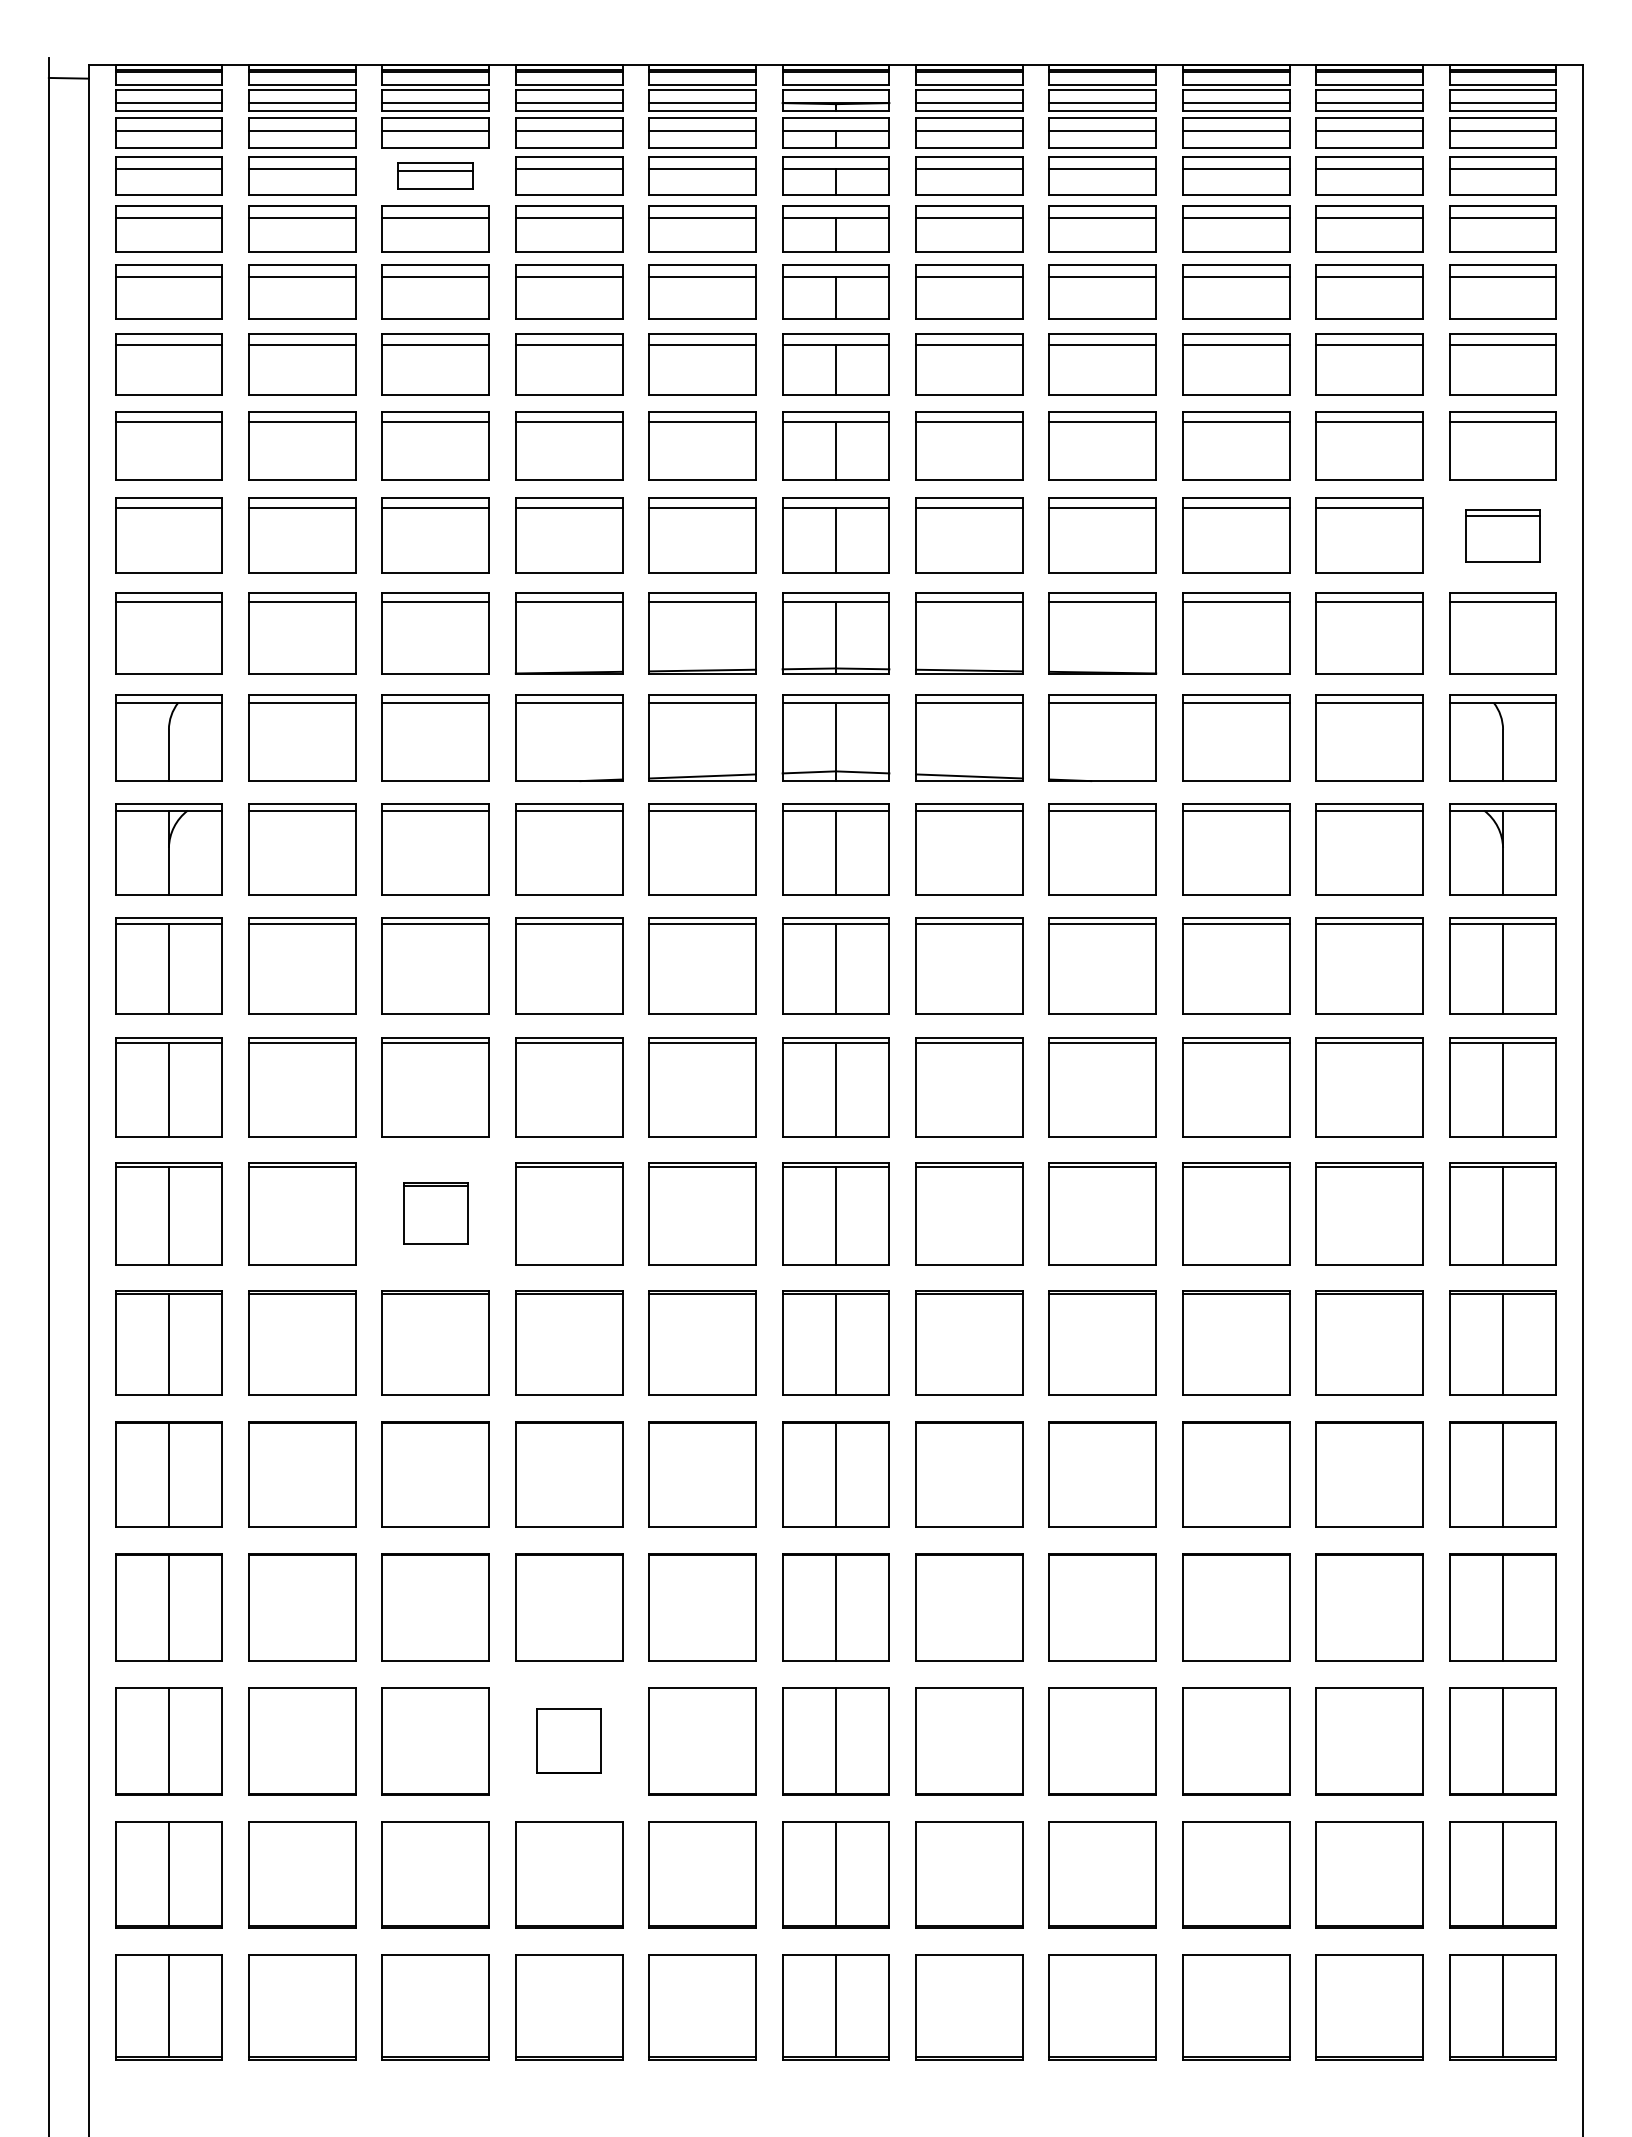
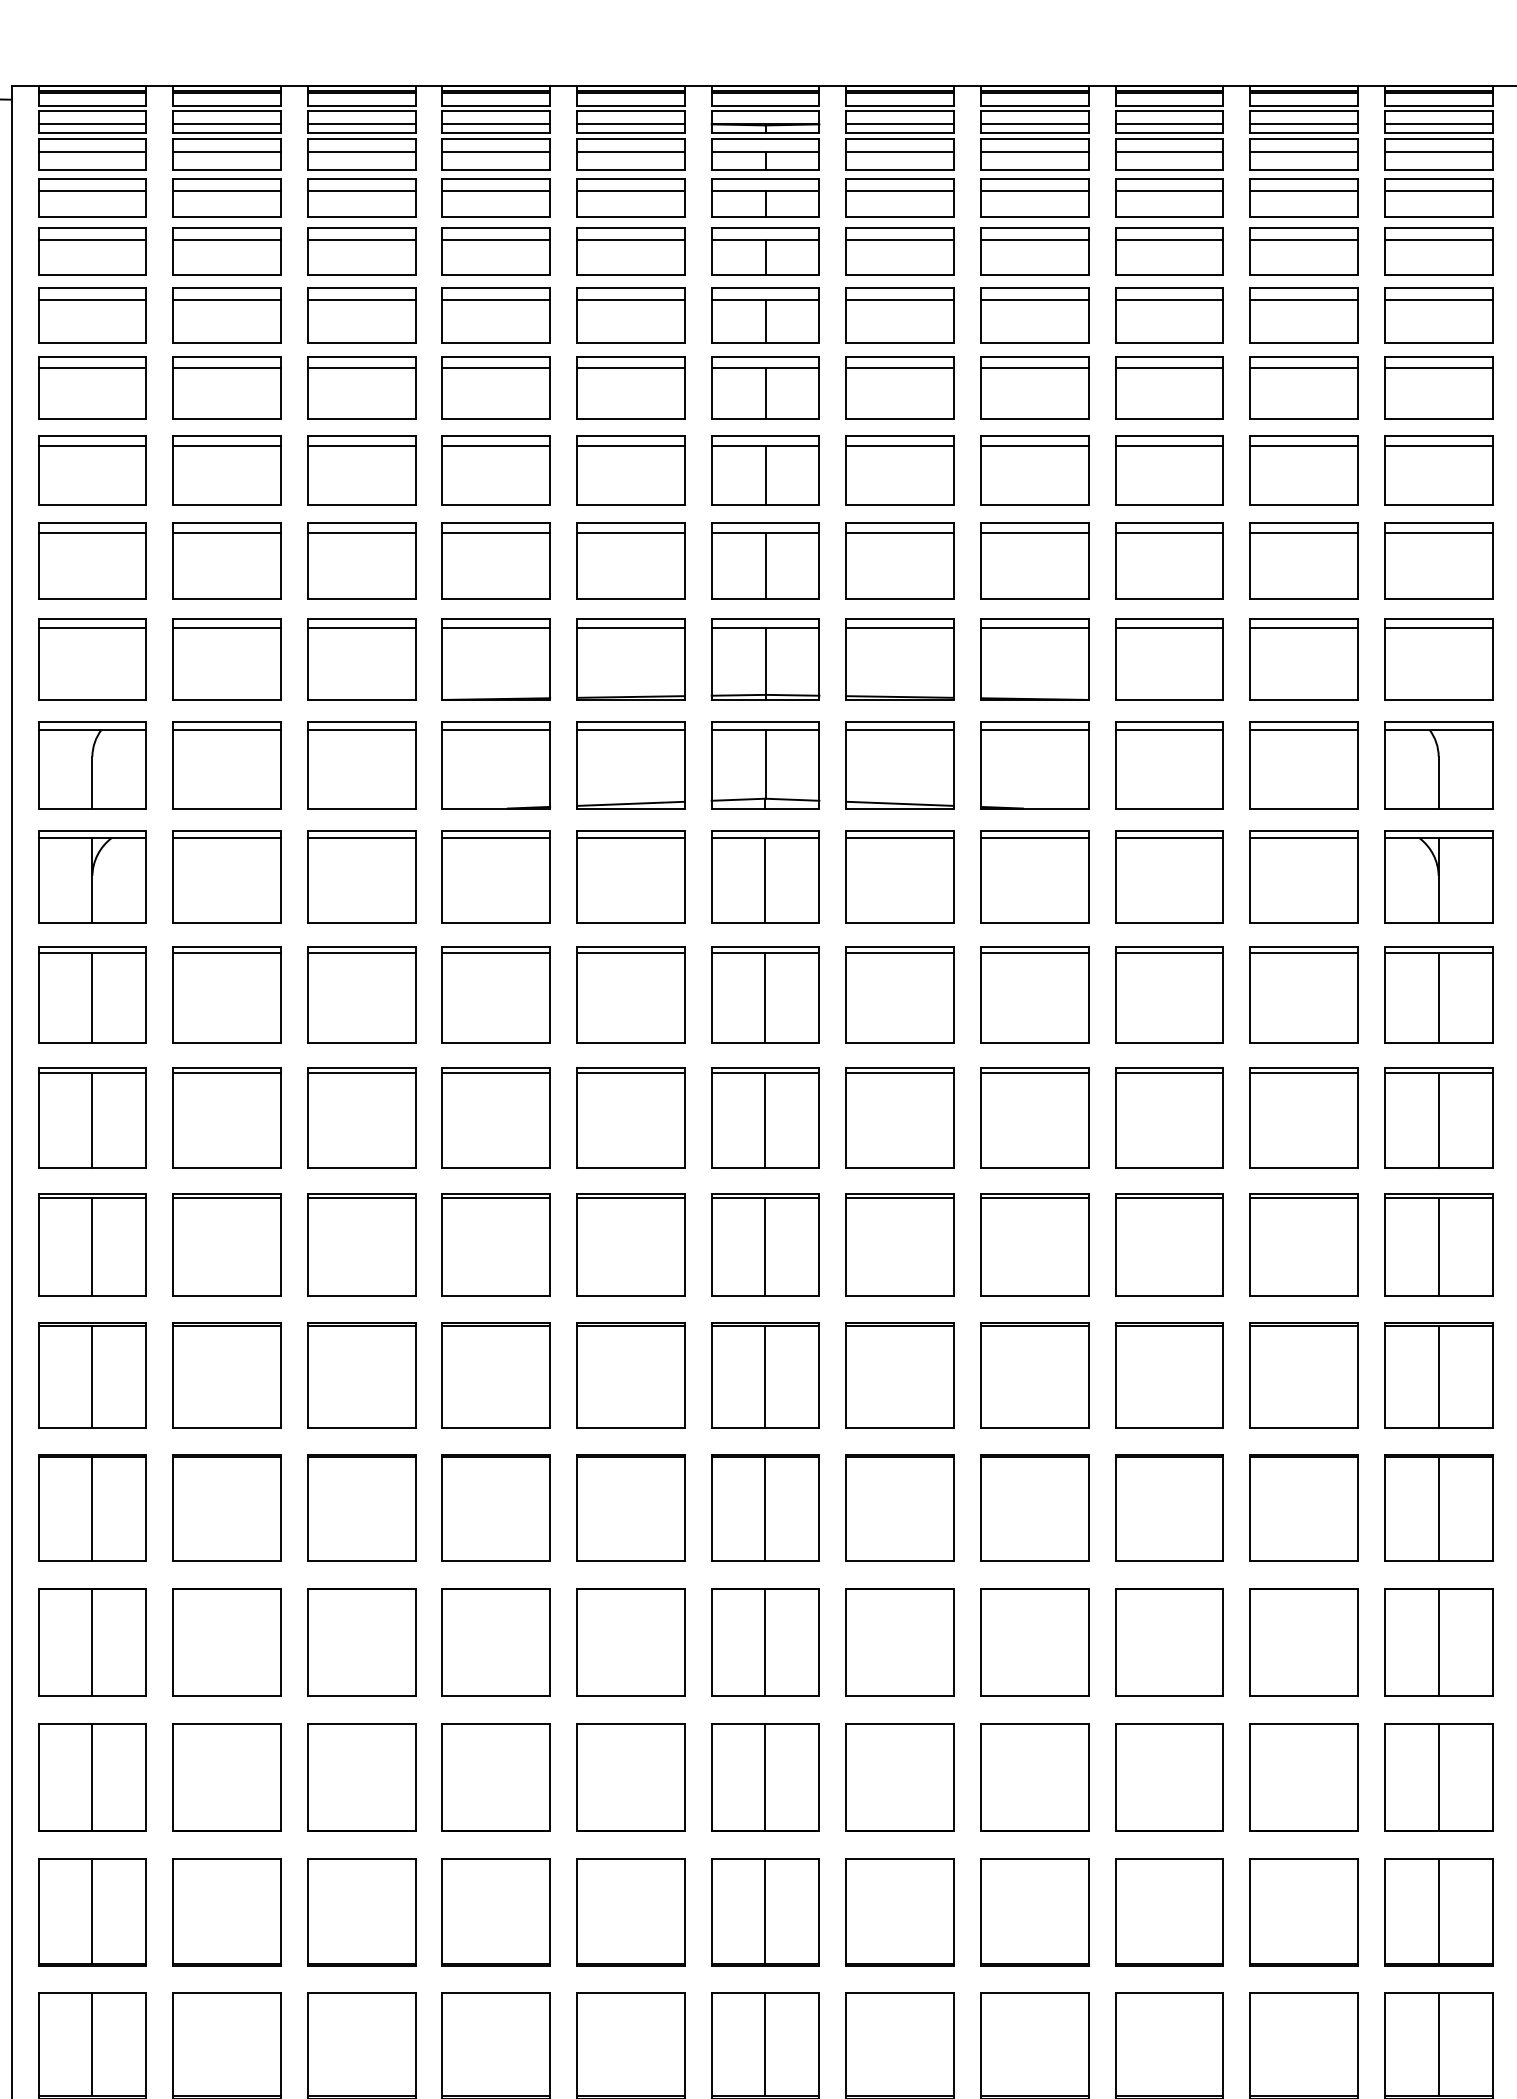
part: (435, 175) -> (361, 197), size x1.43
part: (1502, 535) -> (1438, 560), size x1.43
part: (435, 1213) -> (361, 1244), size x1.67
part: (569, 1741) -> (496, 1777), size x1.67

